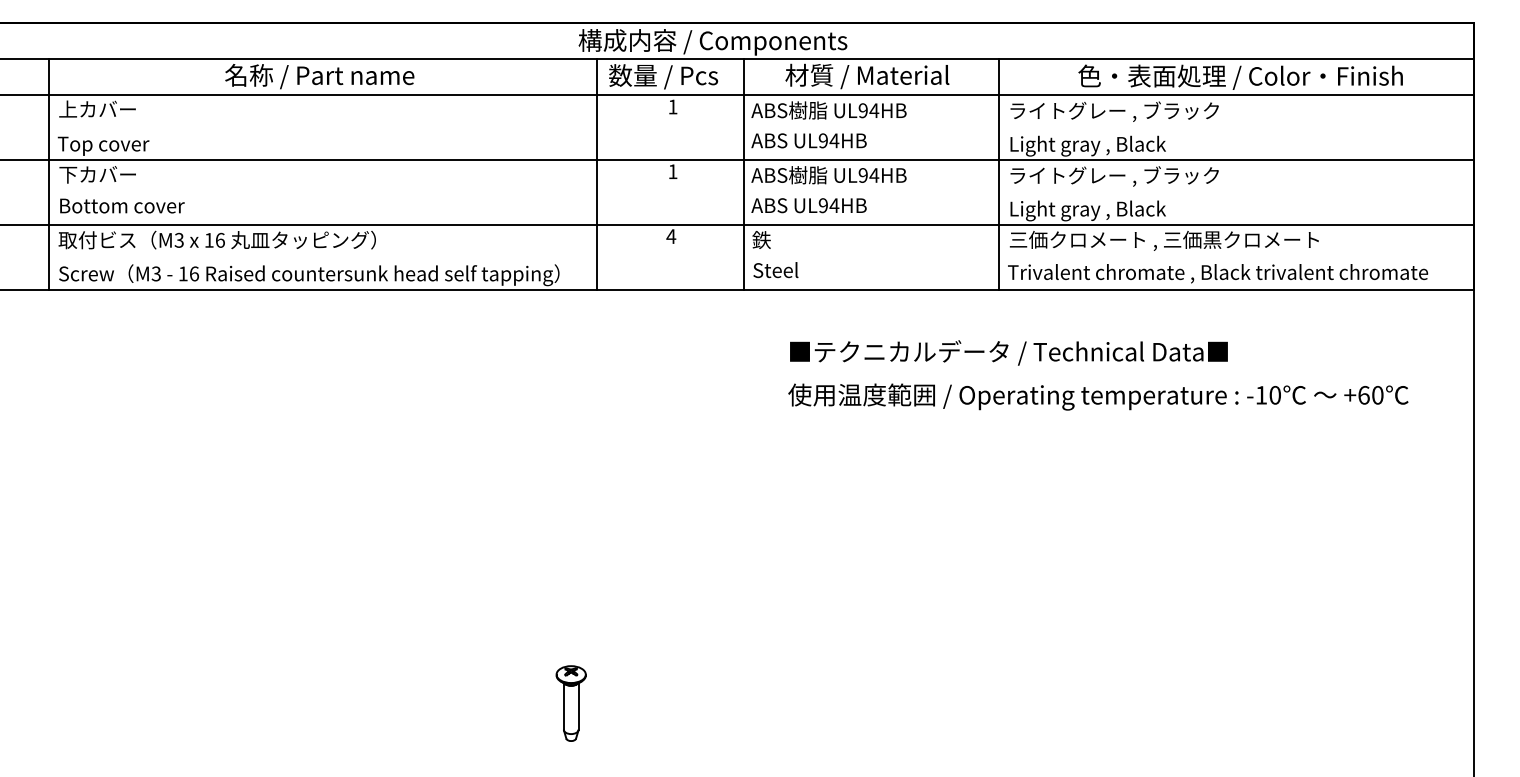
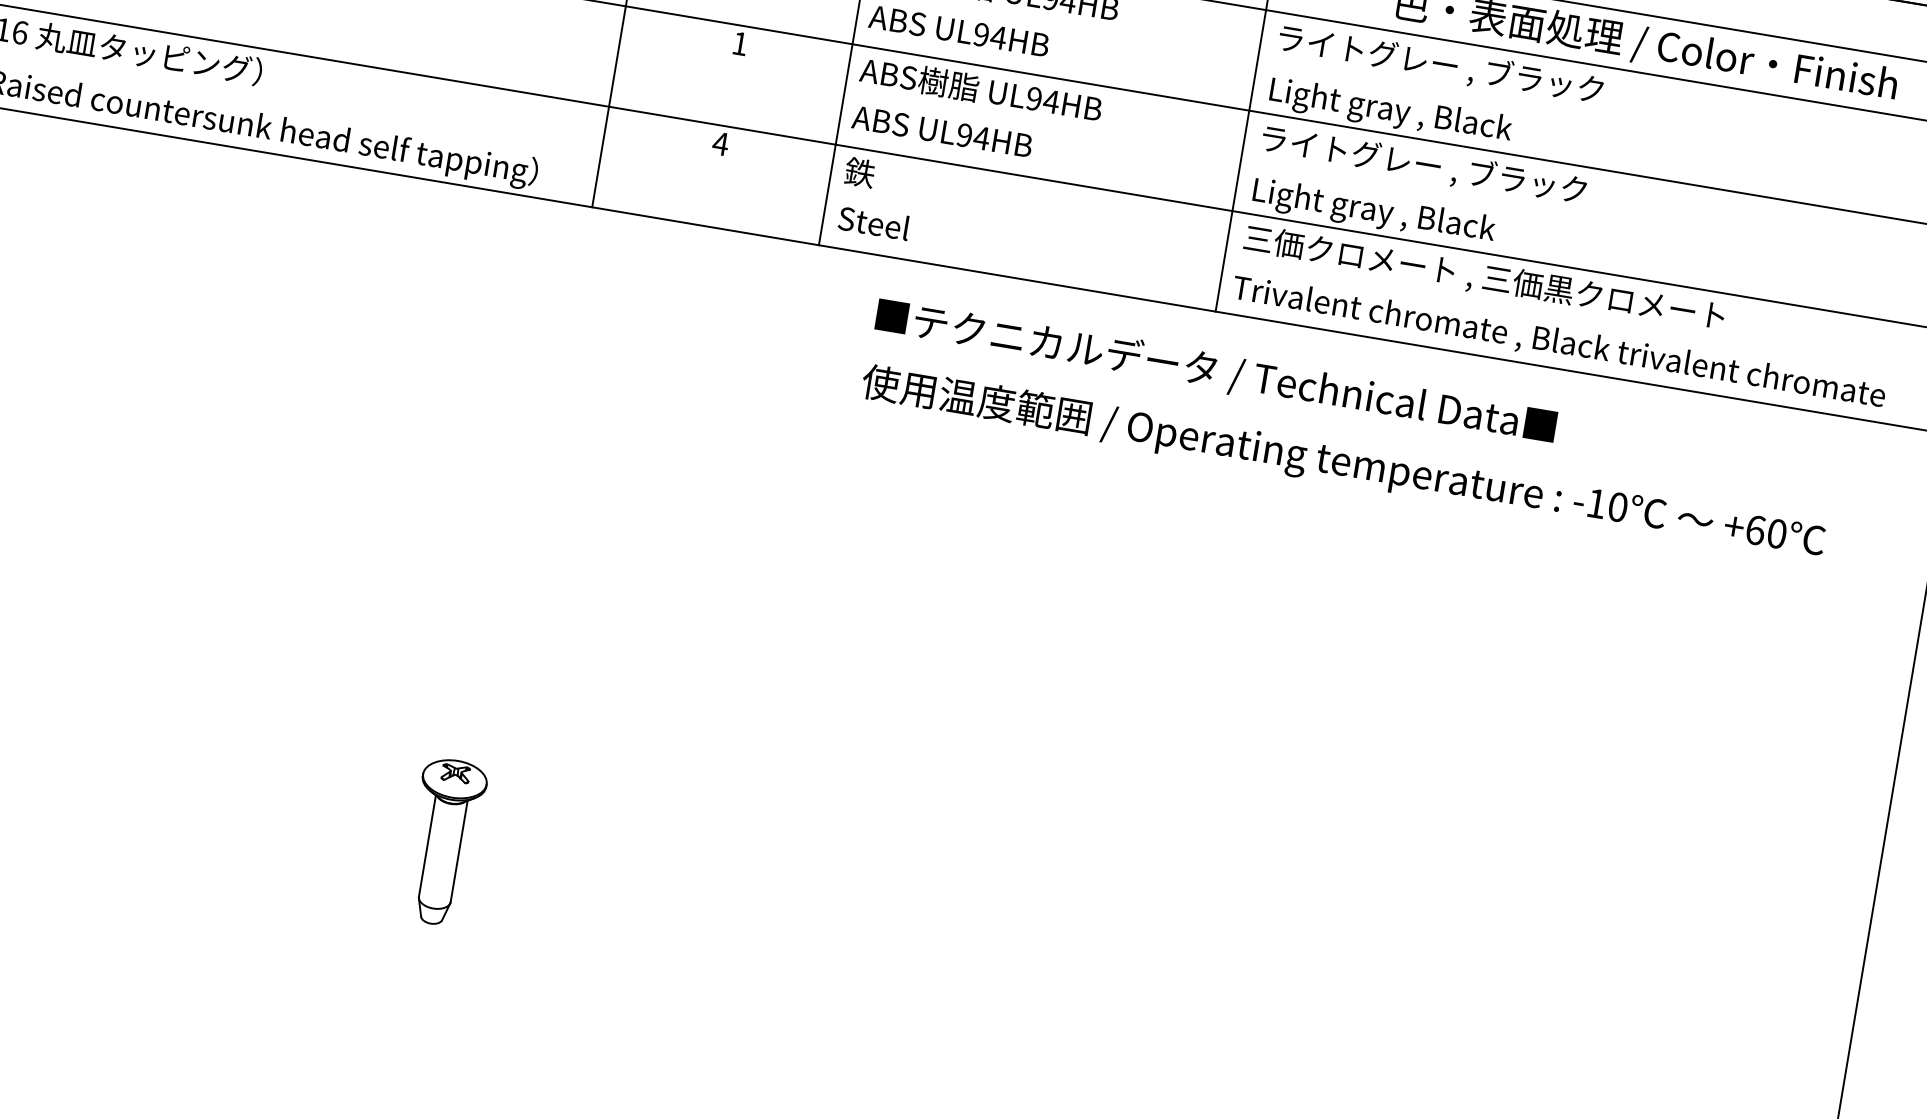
text: (1098, 375) -> (1349, 430), moved
part: (570, 703) -> (443, 841), size x1.4

